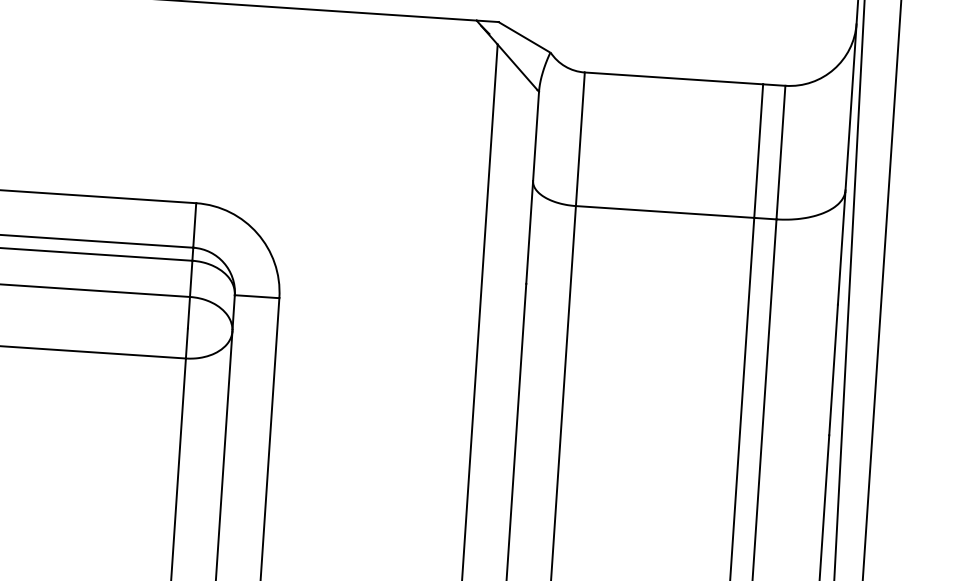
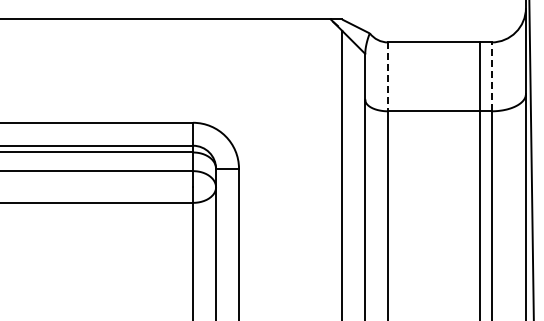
line: (581, 140) -> (388, 77), solid -> dashed
line: (780, 151) -> (491, 76), solid -> dashed

